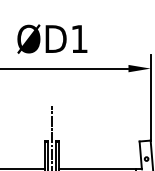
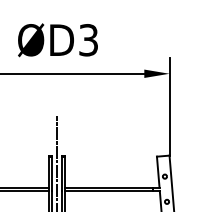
text: (79, 39) -> (88, 40), ØD1 -> ØD3

